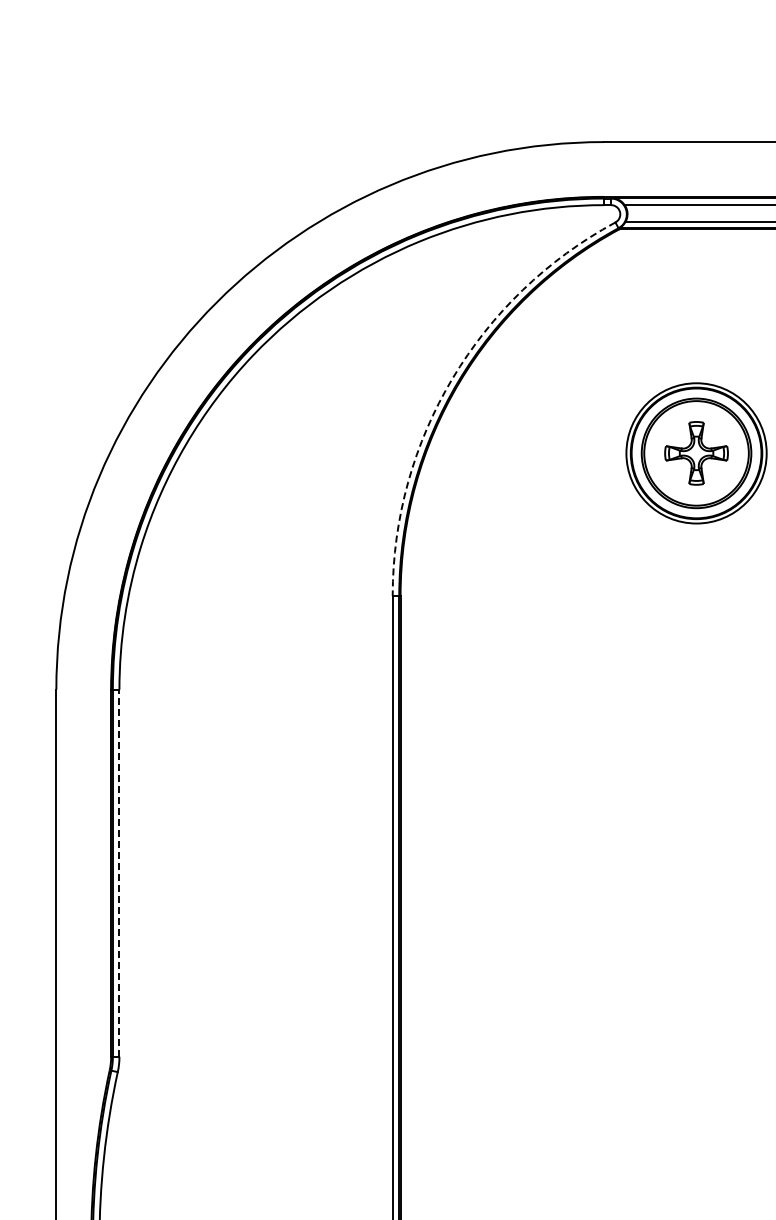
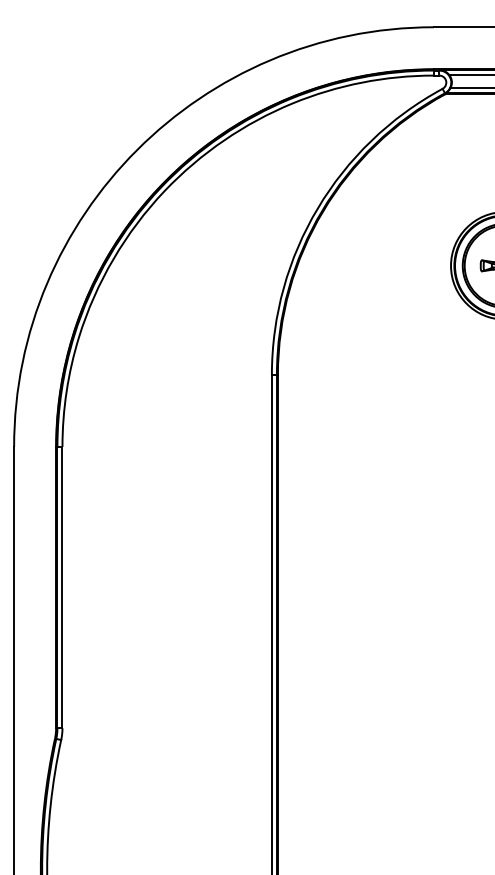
arc: (452, 378) -> (317, 208), dashed -> solid
line: (119, 872) -> (62, 587), dashed -> solid

